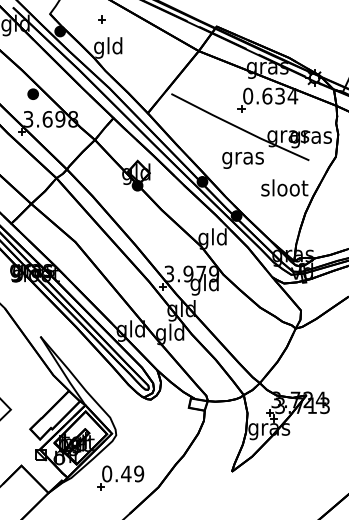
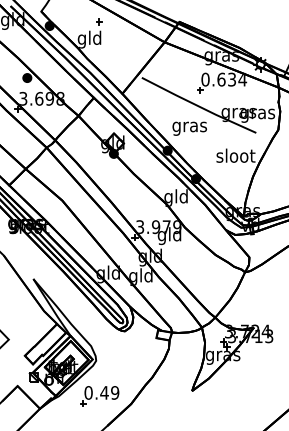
part: (101, 19) -> (98, 21), moved
text: (242, 160) -> (189, 128), moved

